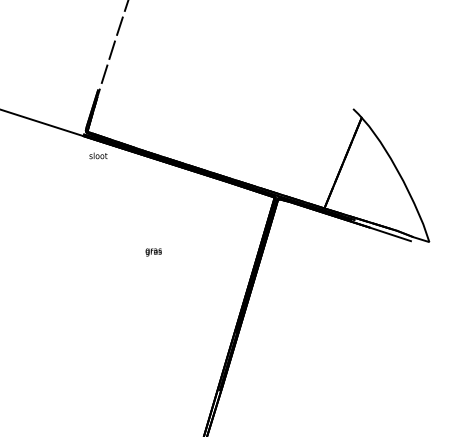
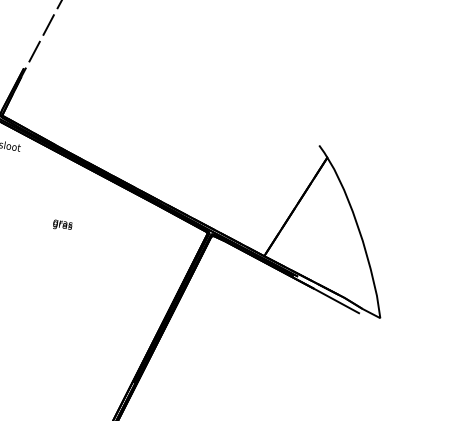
text: (153, 252) -> (62, 225), moved

